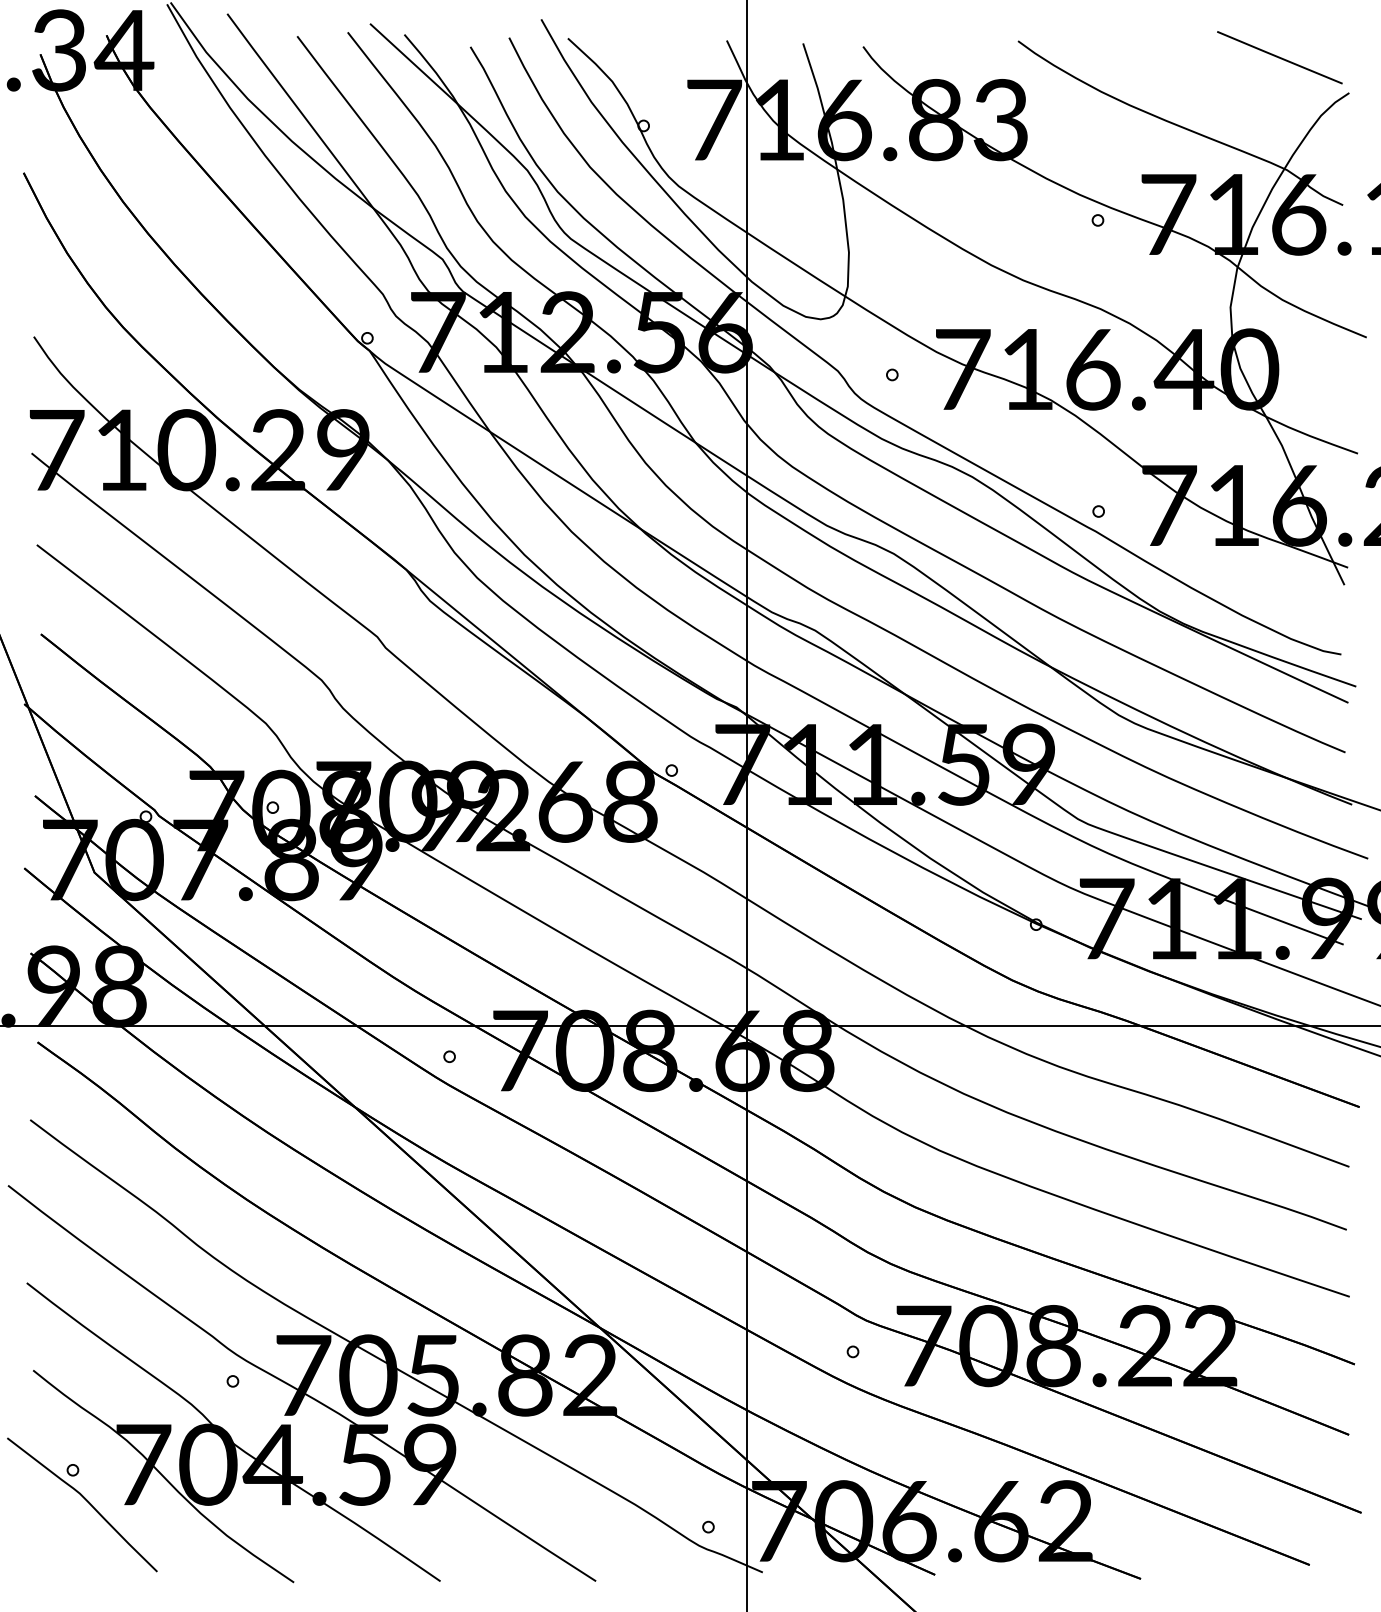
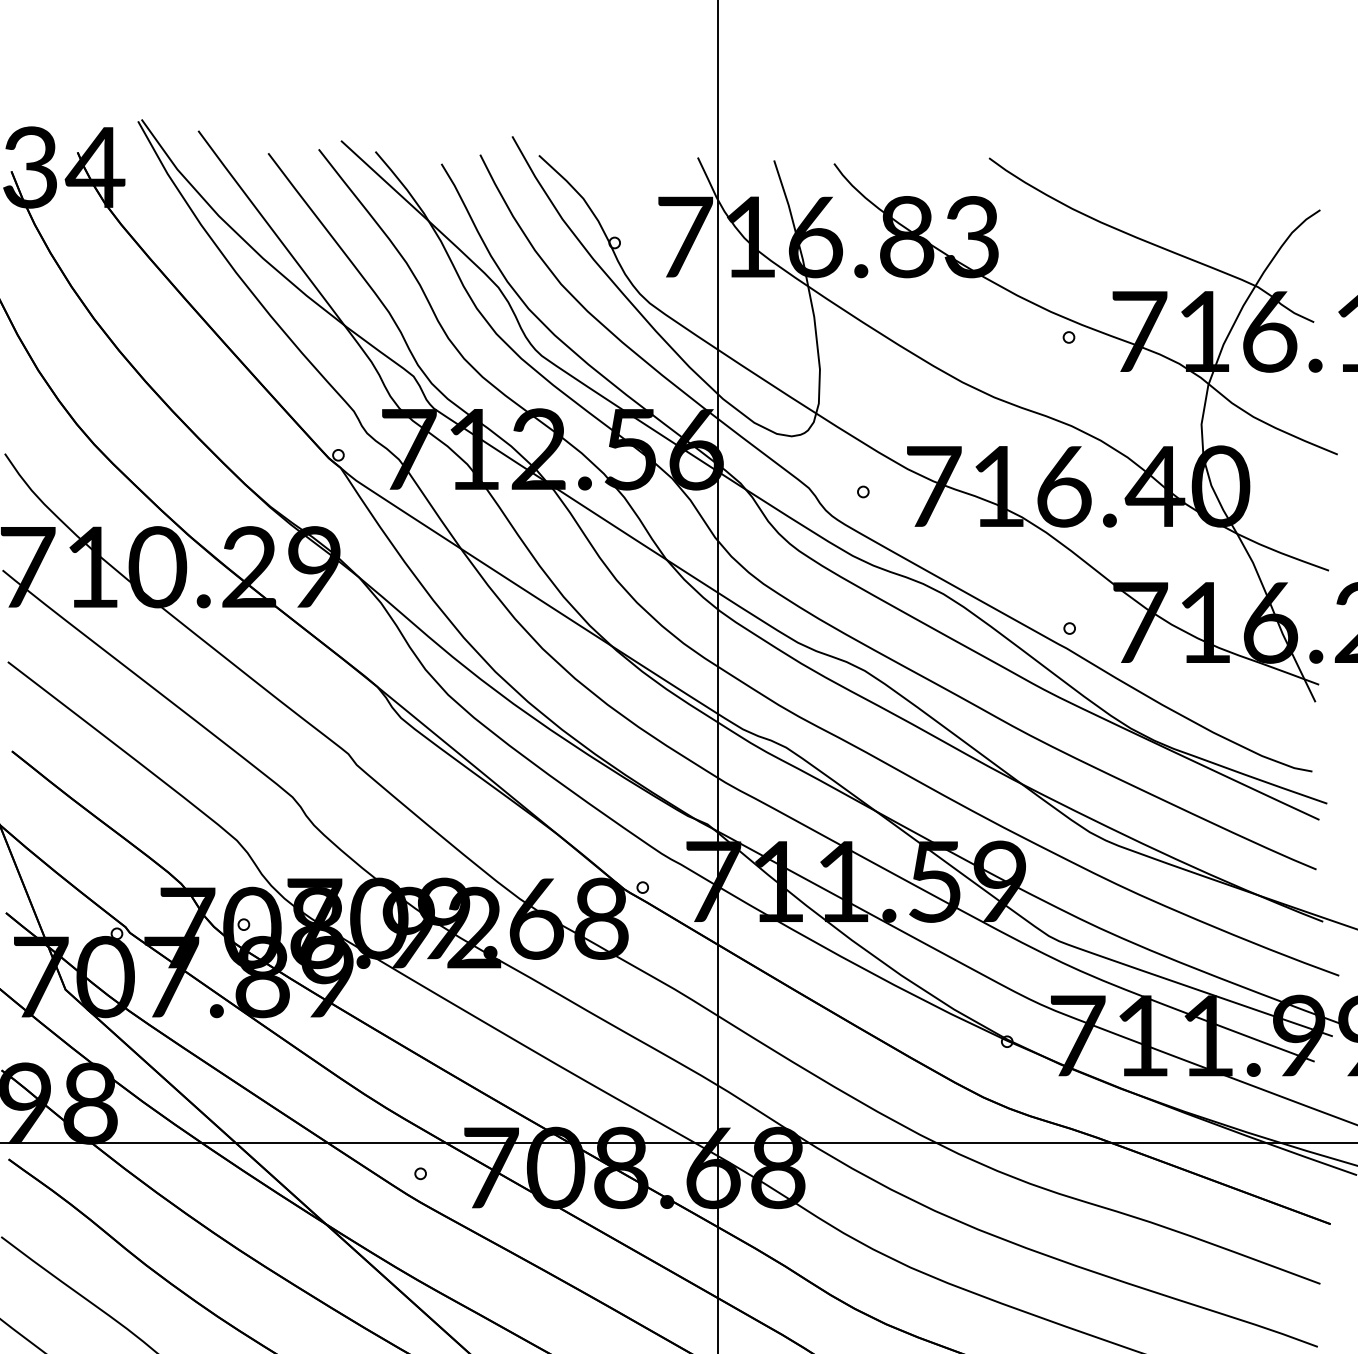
line: (1279, 57) -> (1250, 174), removed

